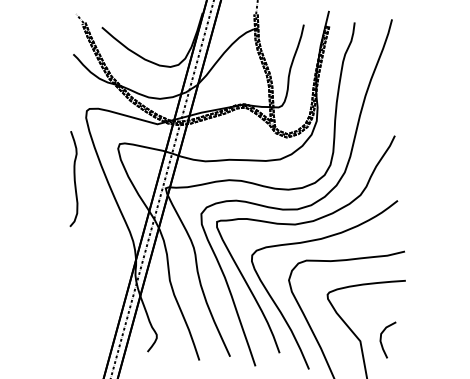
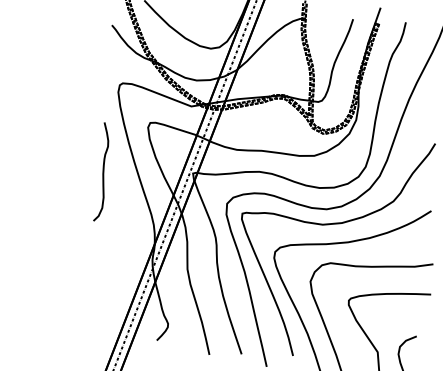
curve: (73, 179) -> (102, 172), moved

